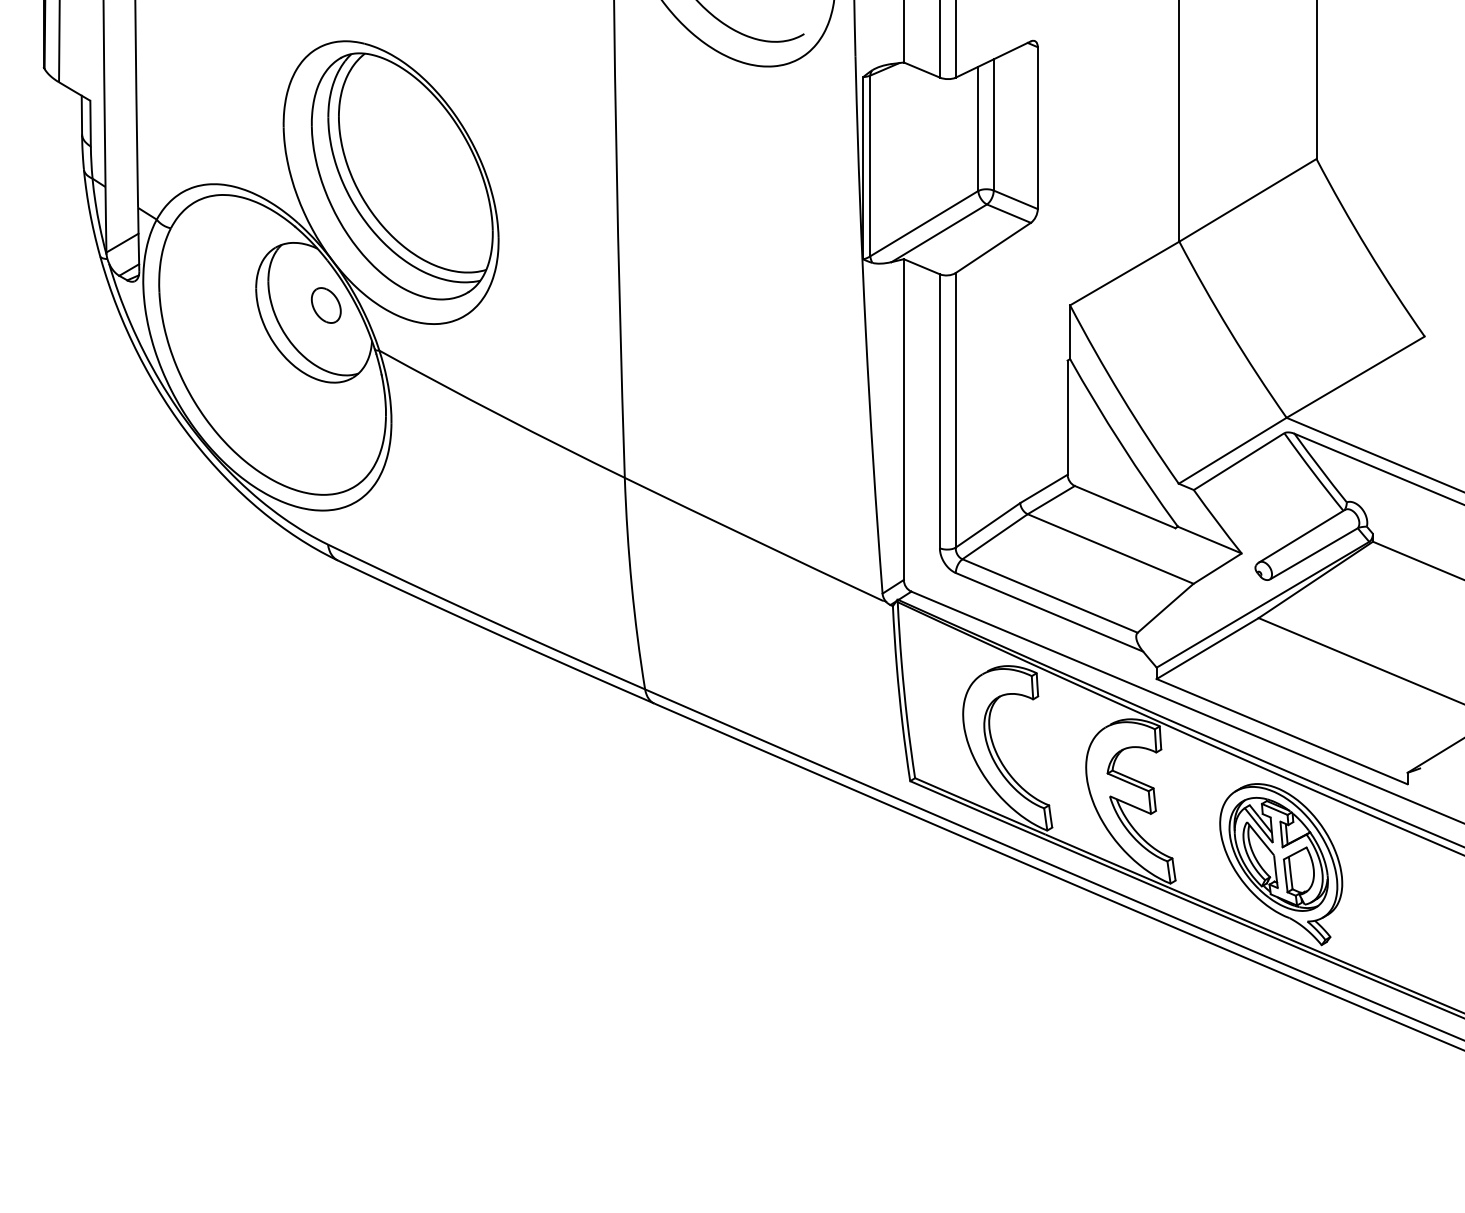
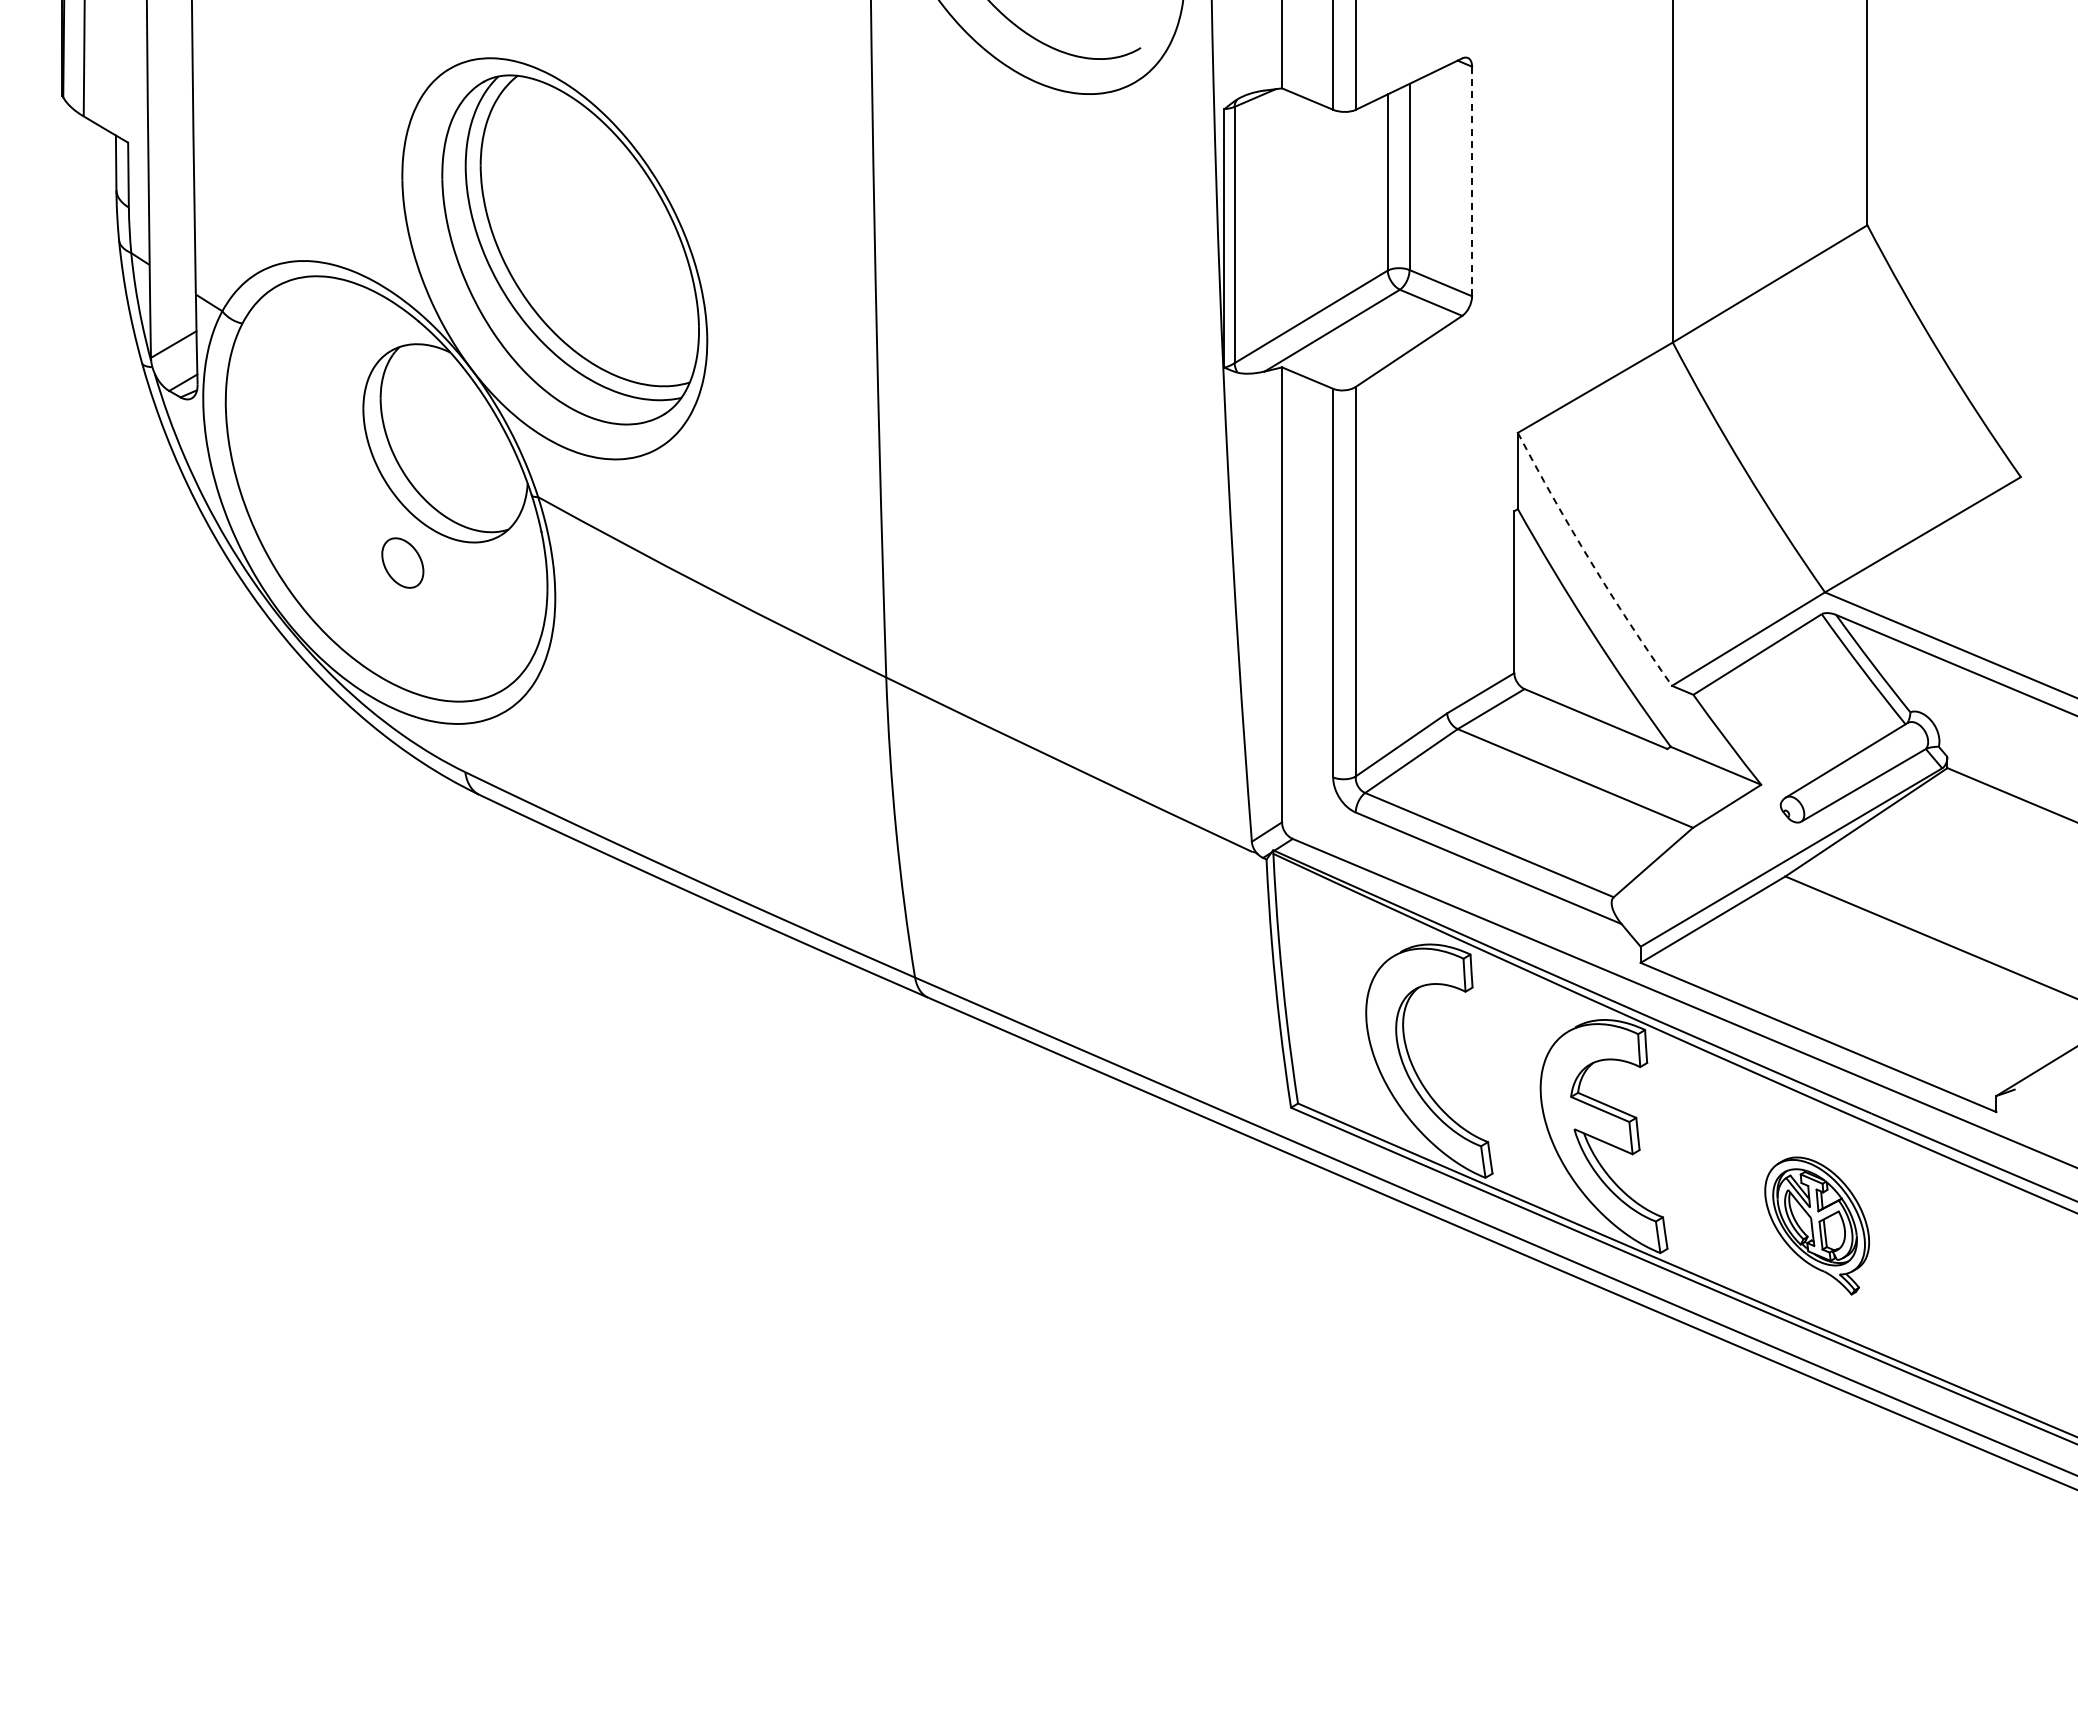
line: (1038, 128) -> (1472, 181), solid -> dashed
part: (326, 305) -> (402, 562), moved
arc: (1121, 396) -> (1590, 561), solid -> dashed
part: (1280, 864) -> (1816, 1225), size x0.6

